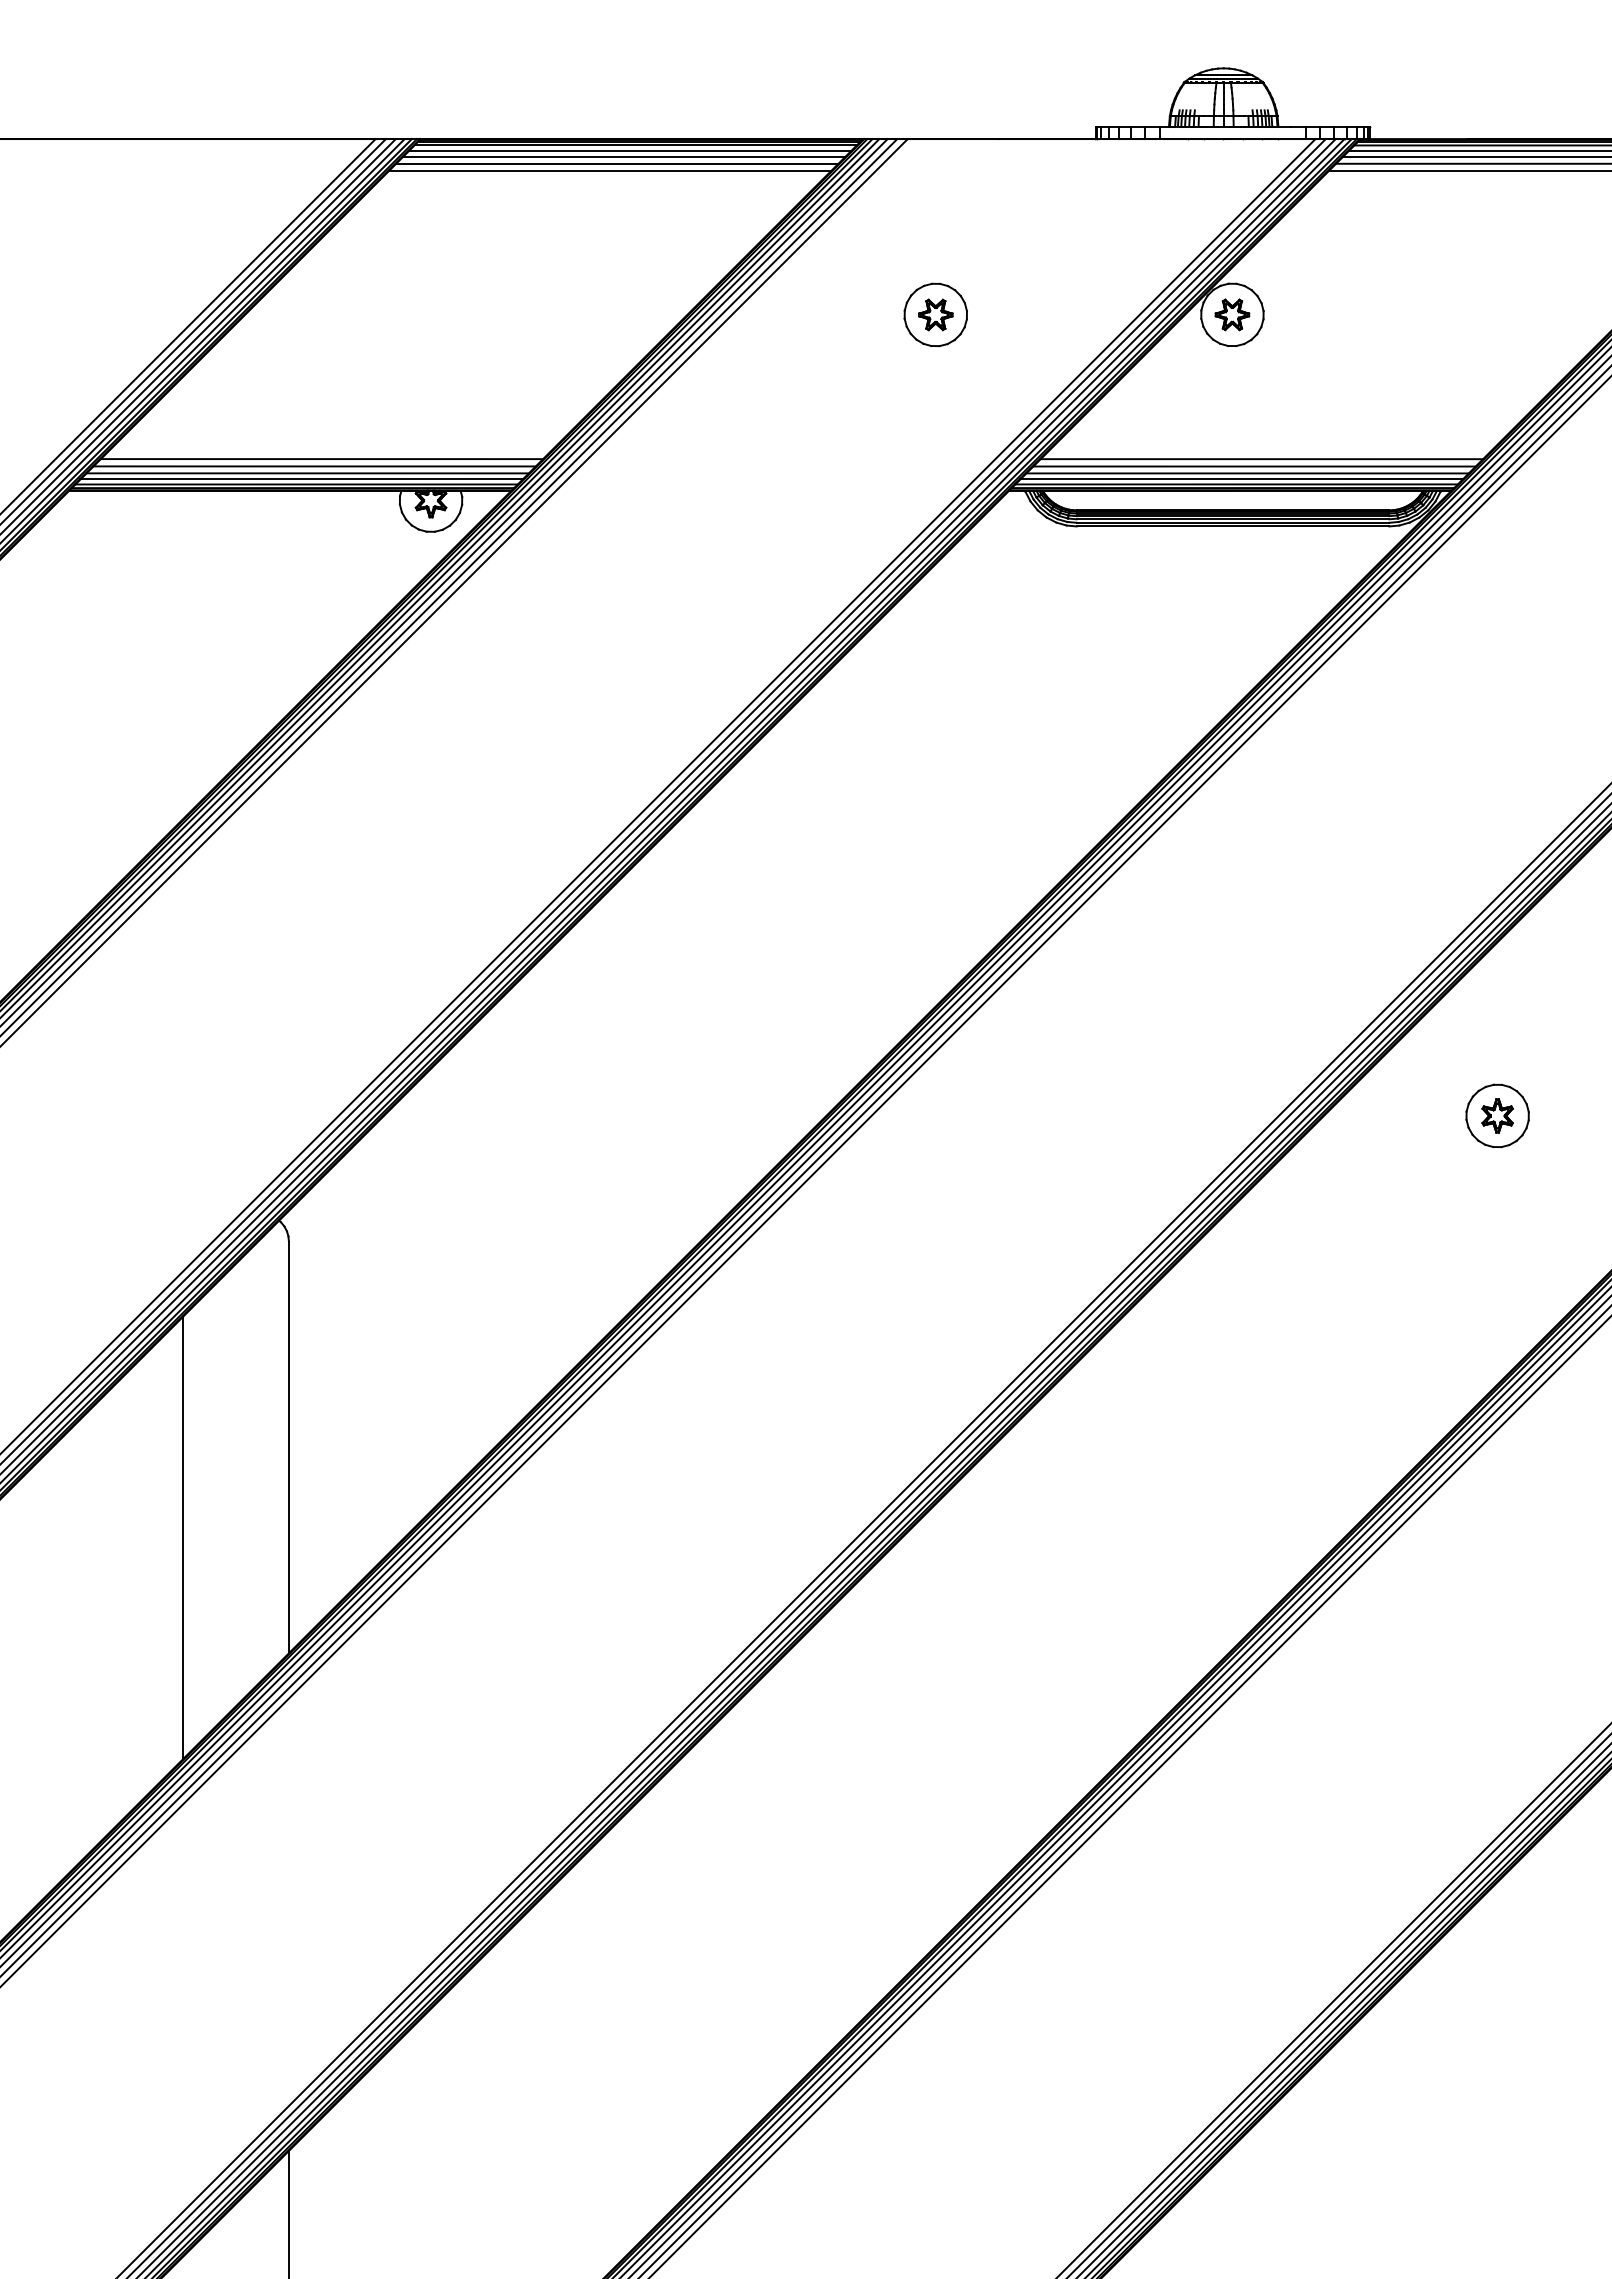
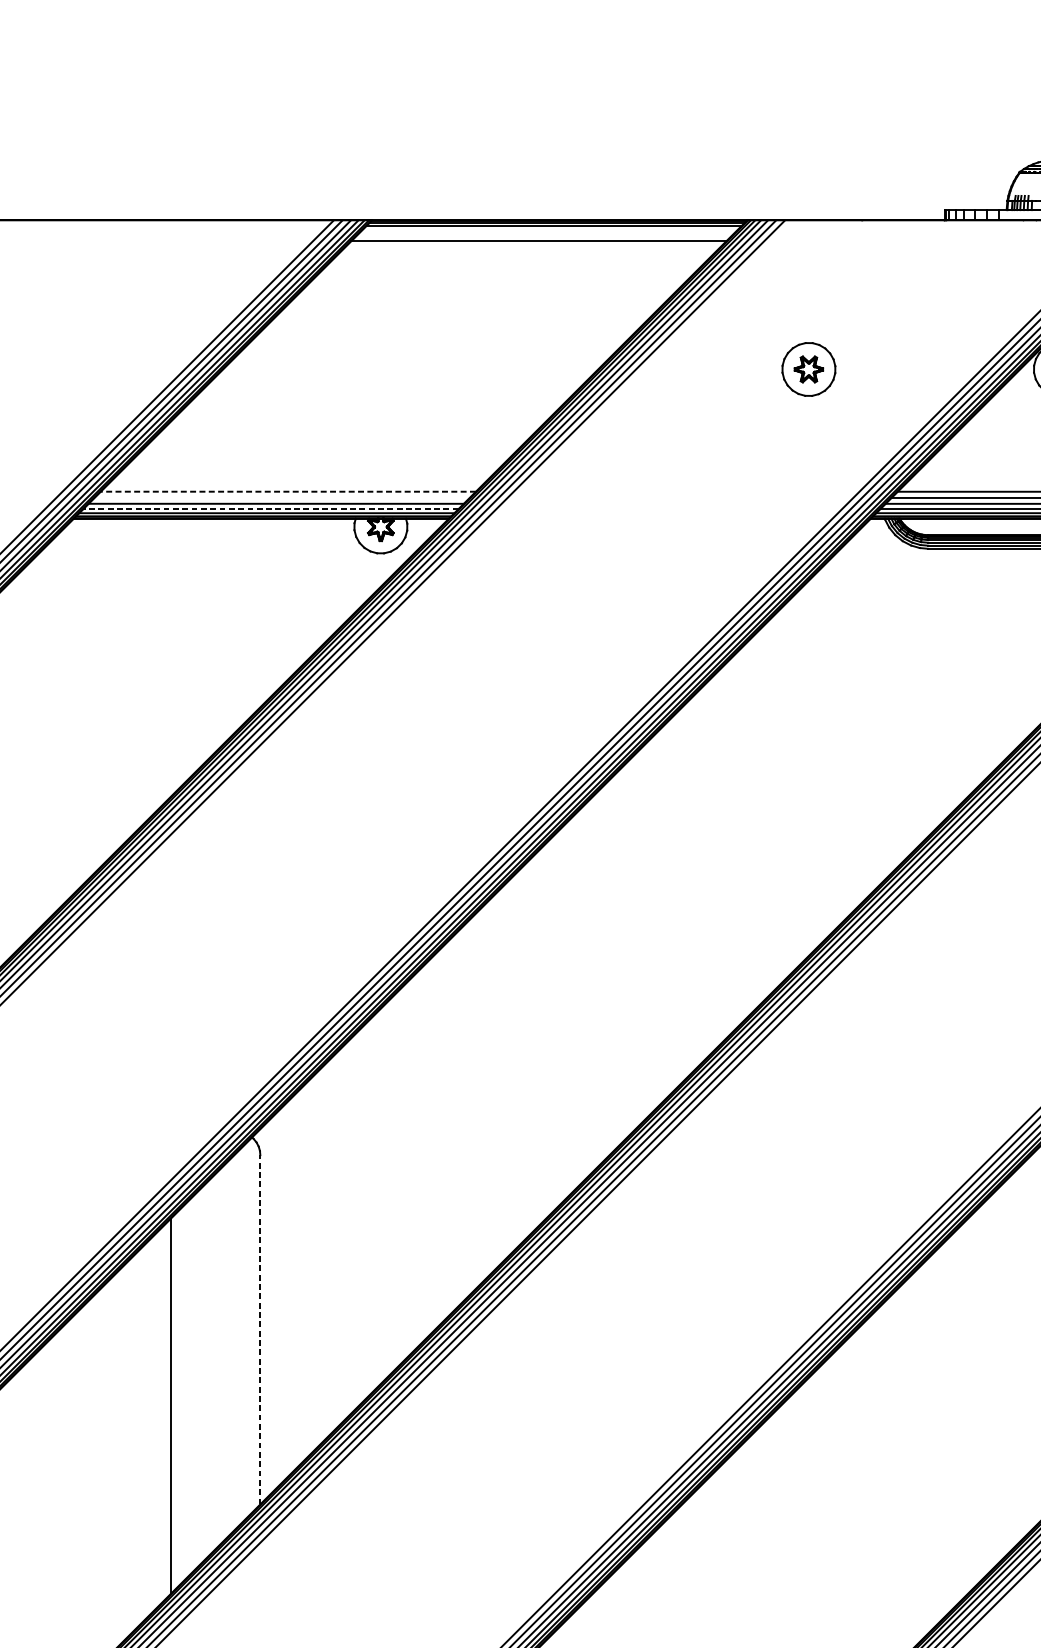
line: (630, 150) -> (550, 230), removed
line: (624, 156) -> (544, 235), removed
line: (609, 171) -> (532, 247), removed
line: (321, 459) -> (287, 492), solid -> dashed
line: (314, 466) -> (282, 497), removed
line: (301, 479) -> (271, 509), solid -> dashed
line: (288, 1447) -> (260, 1329), solid -> dashed

